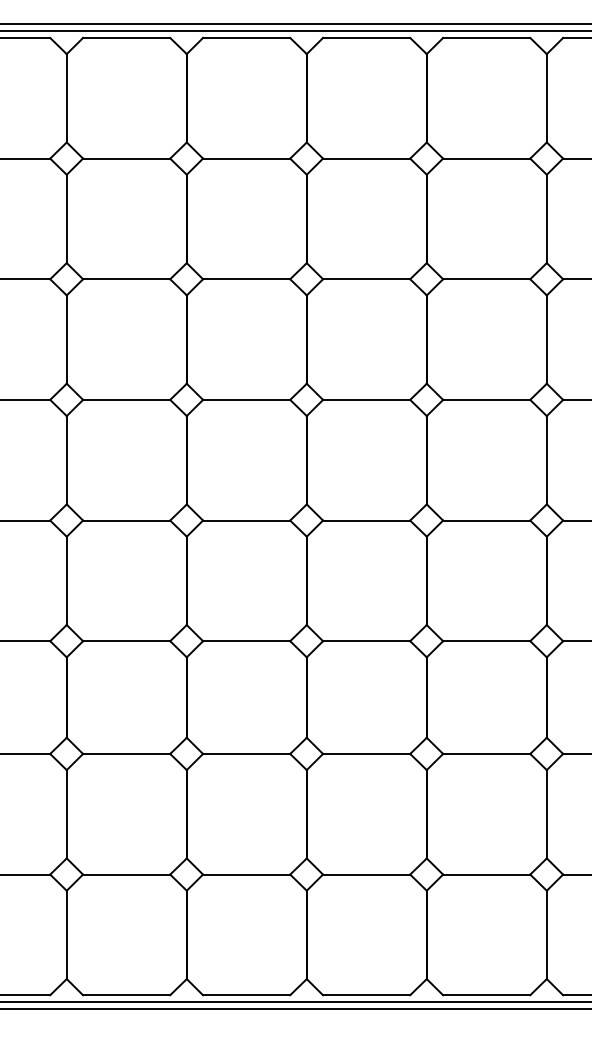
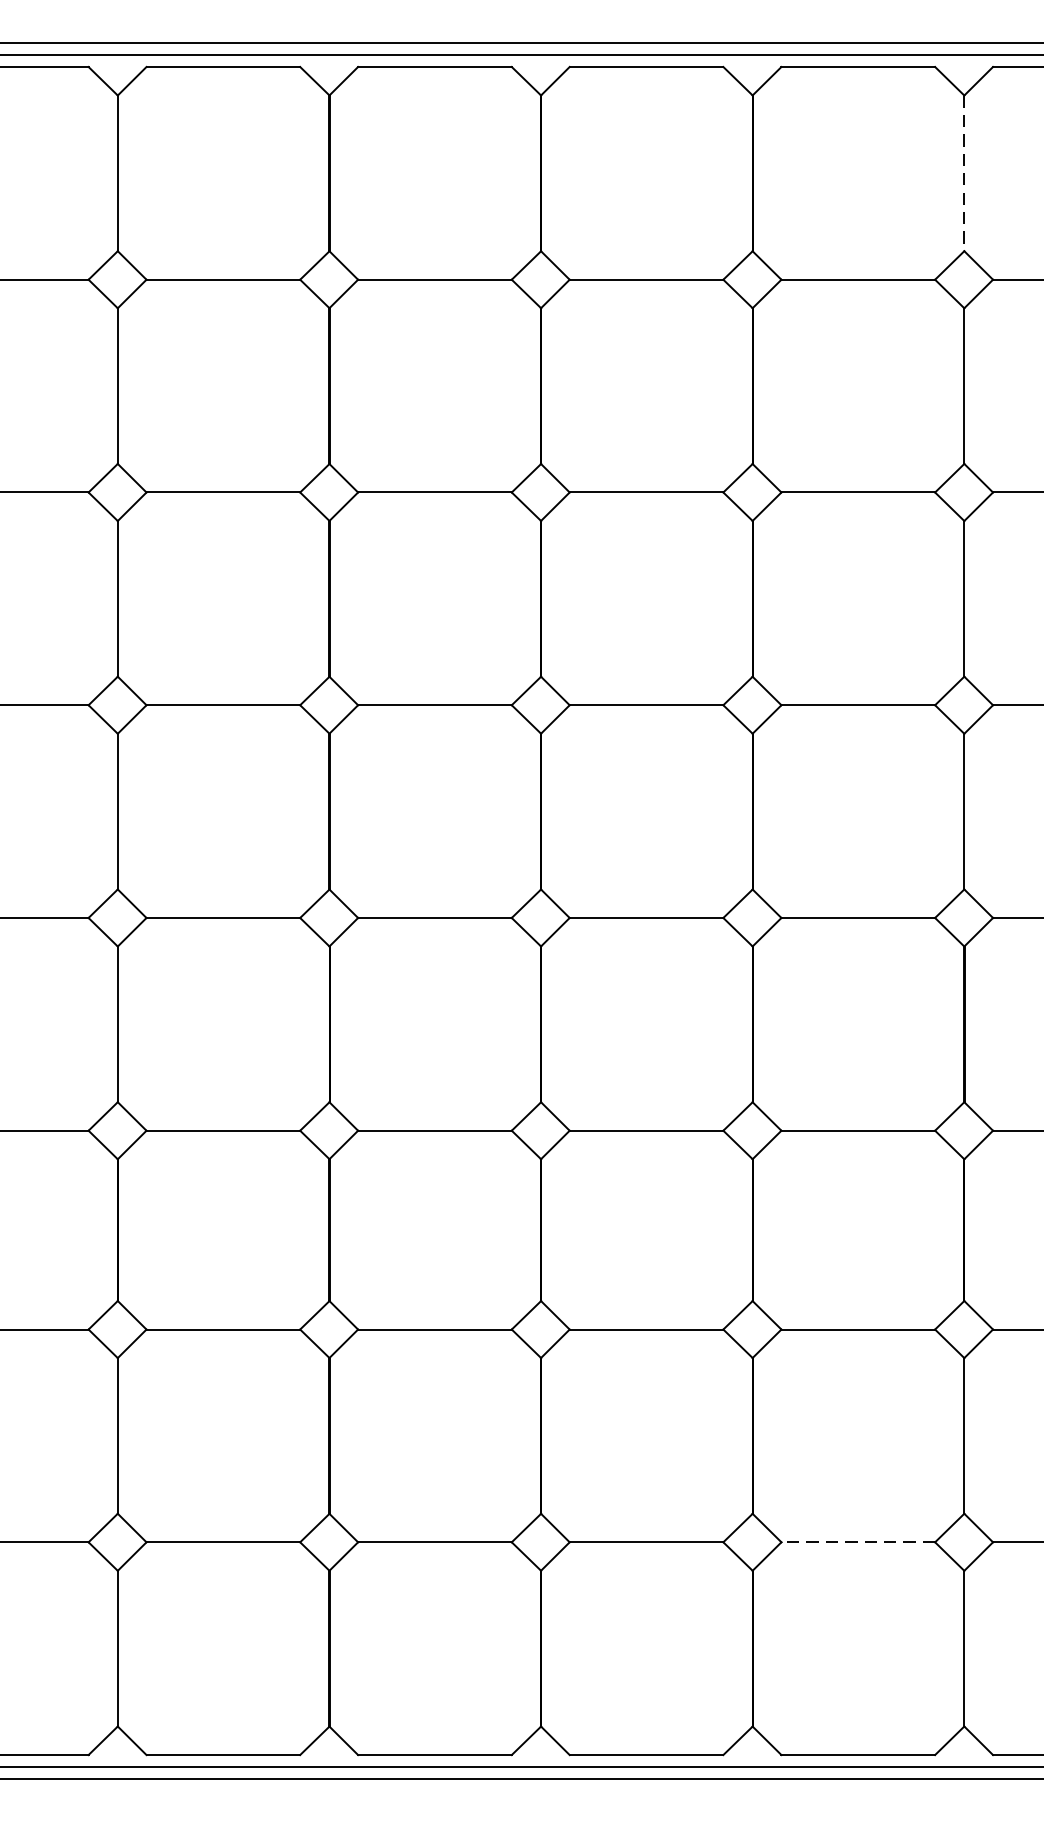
line: (546, 98) -> (963, 173), solid -> dashed
line: (486, 874) -> (857, 1542), solid -> dashed

